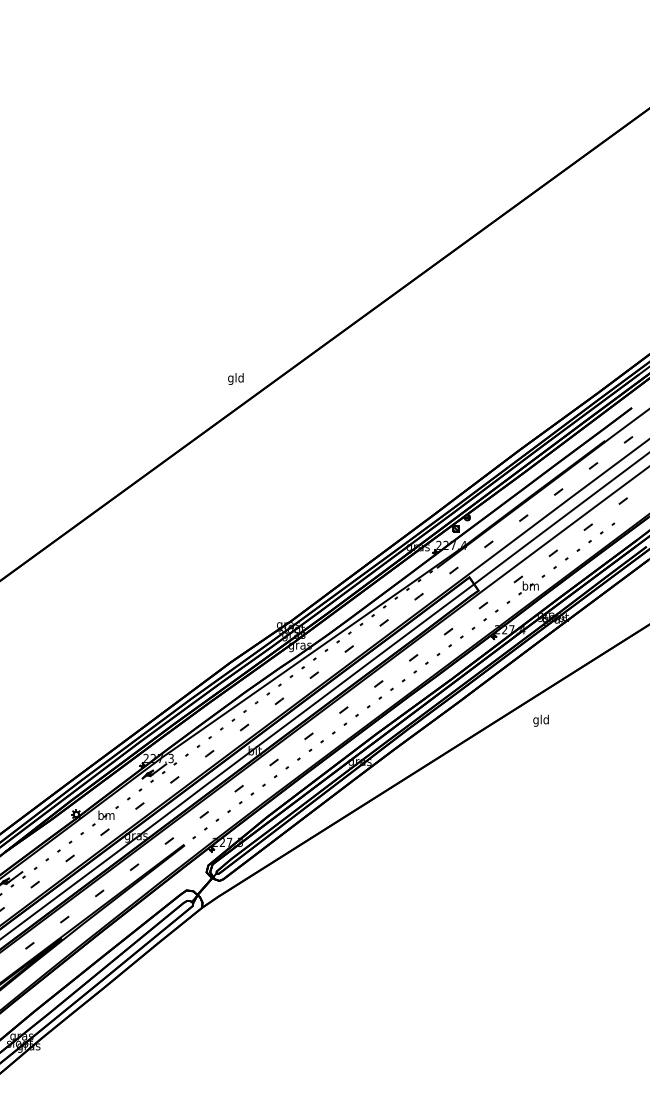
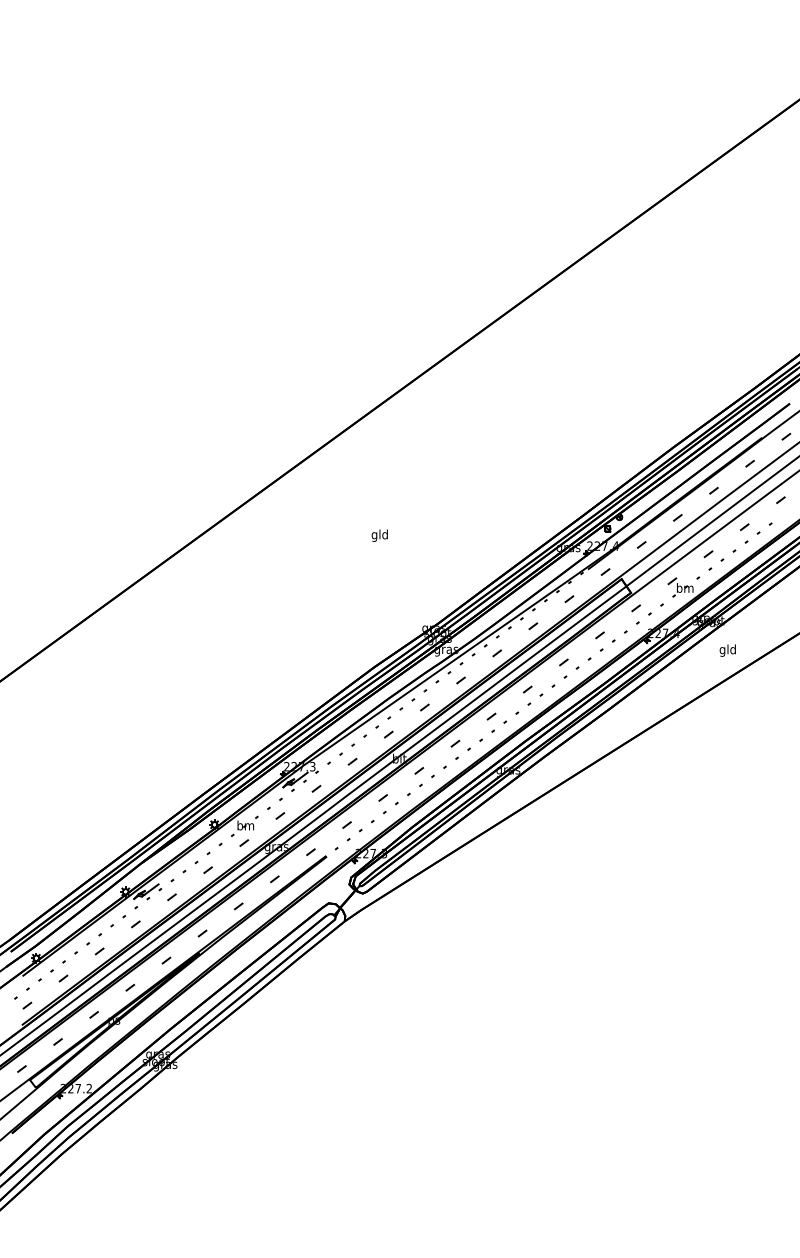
text: (235, 378) -> (379, 535), moved
text: (540, 720) -> (727, 650), moved

